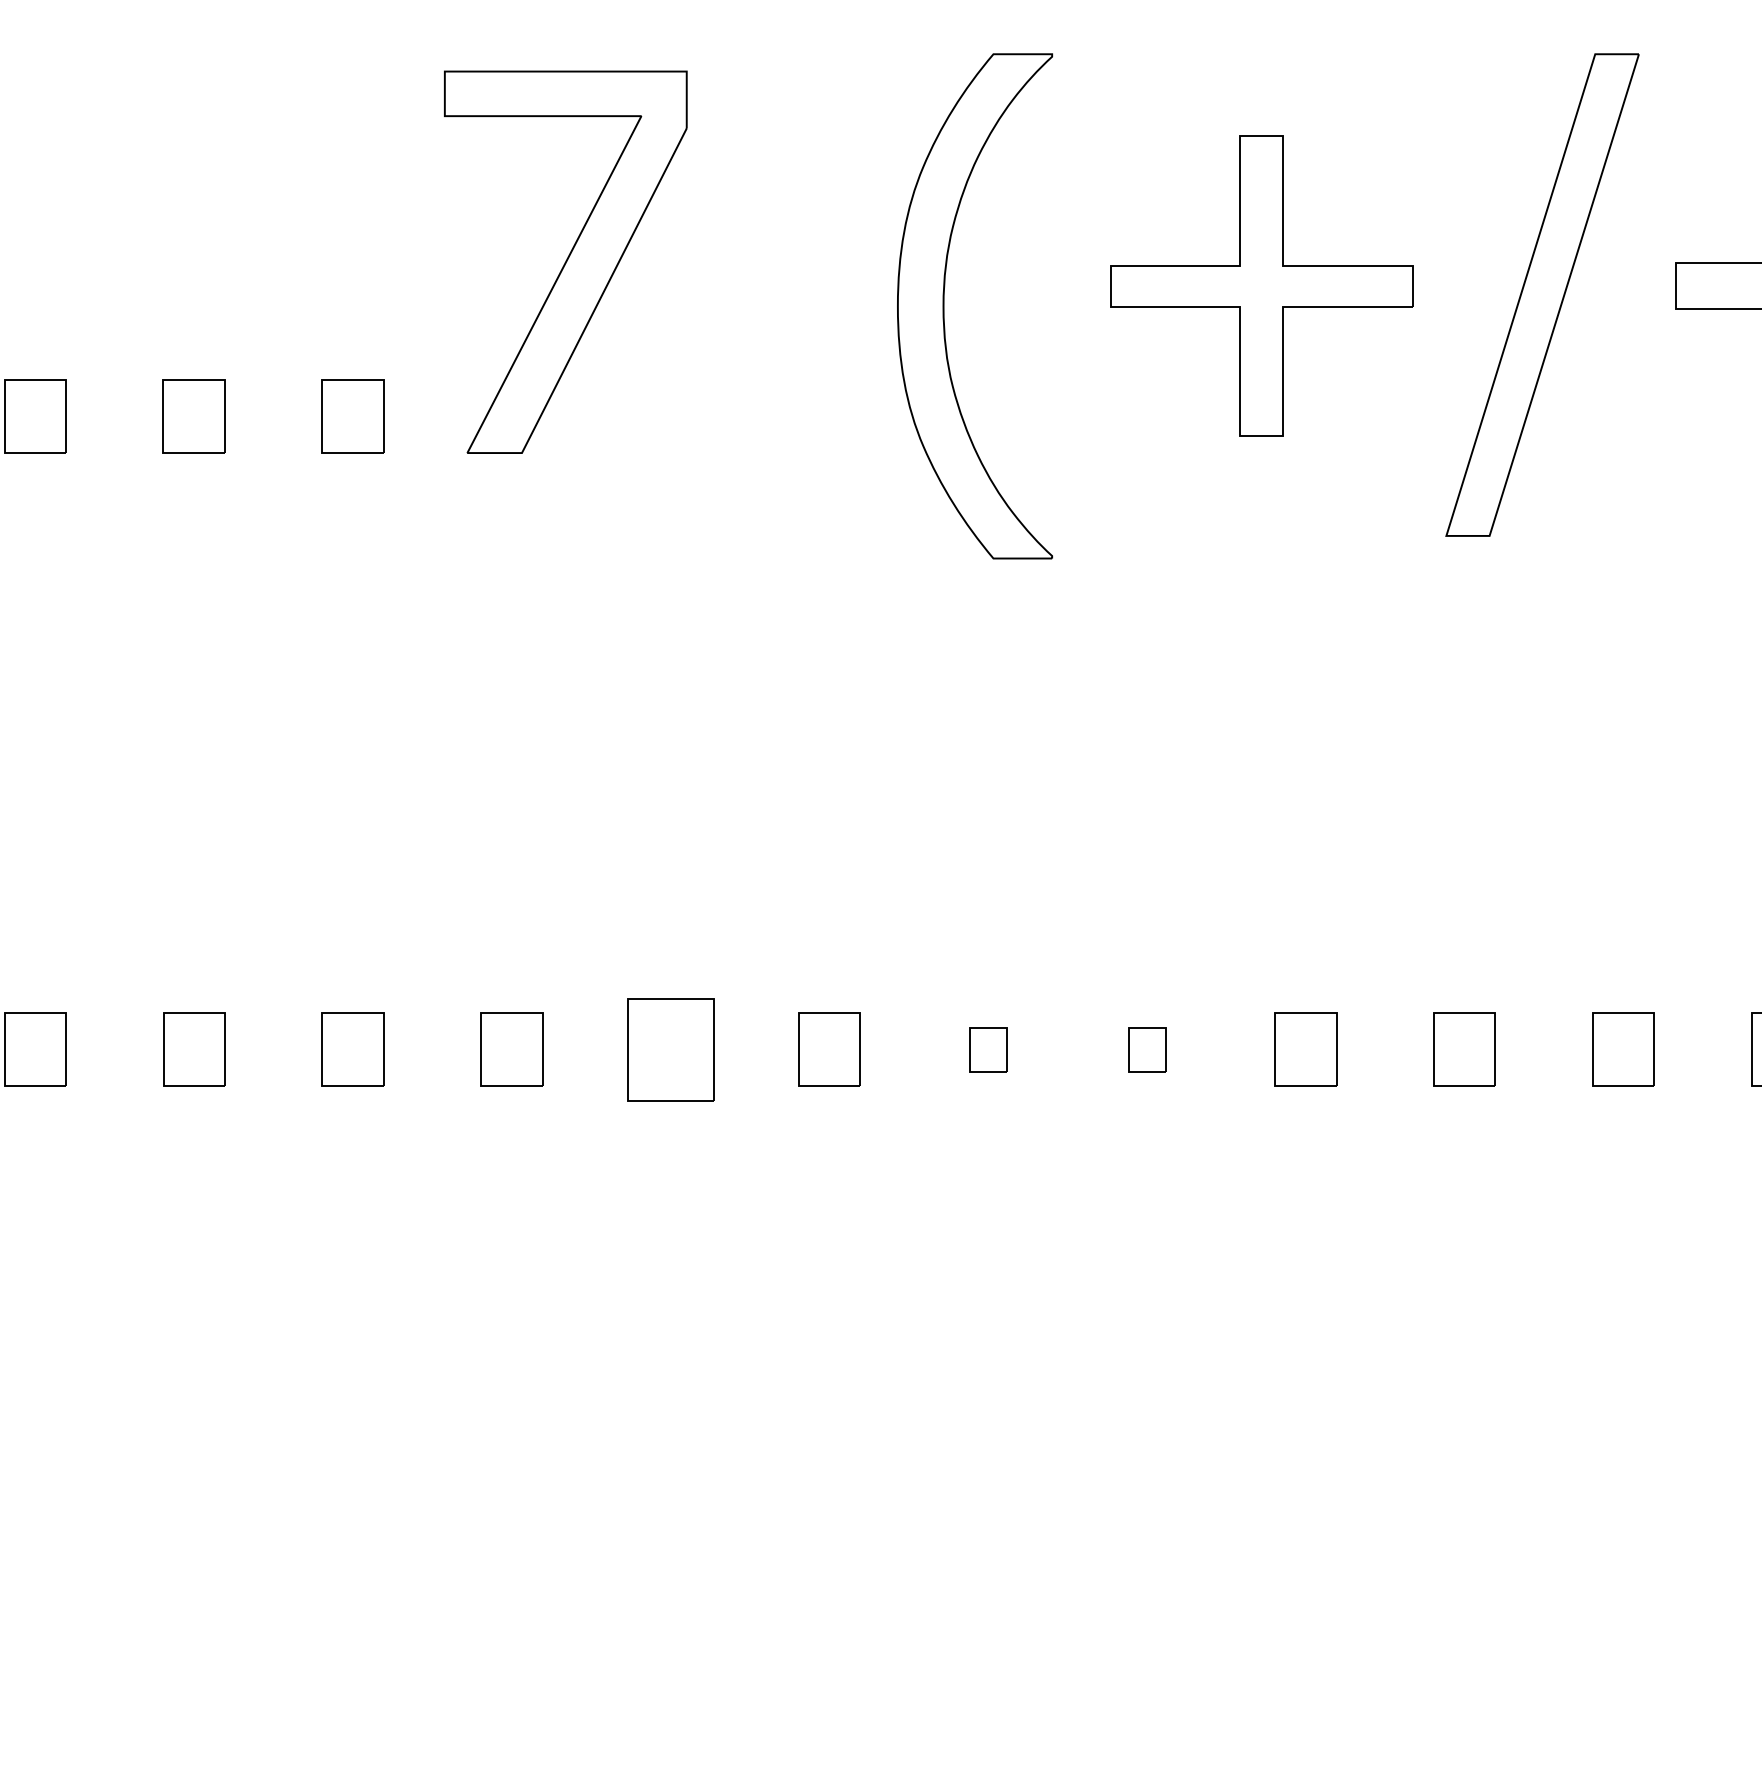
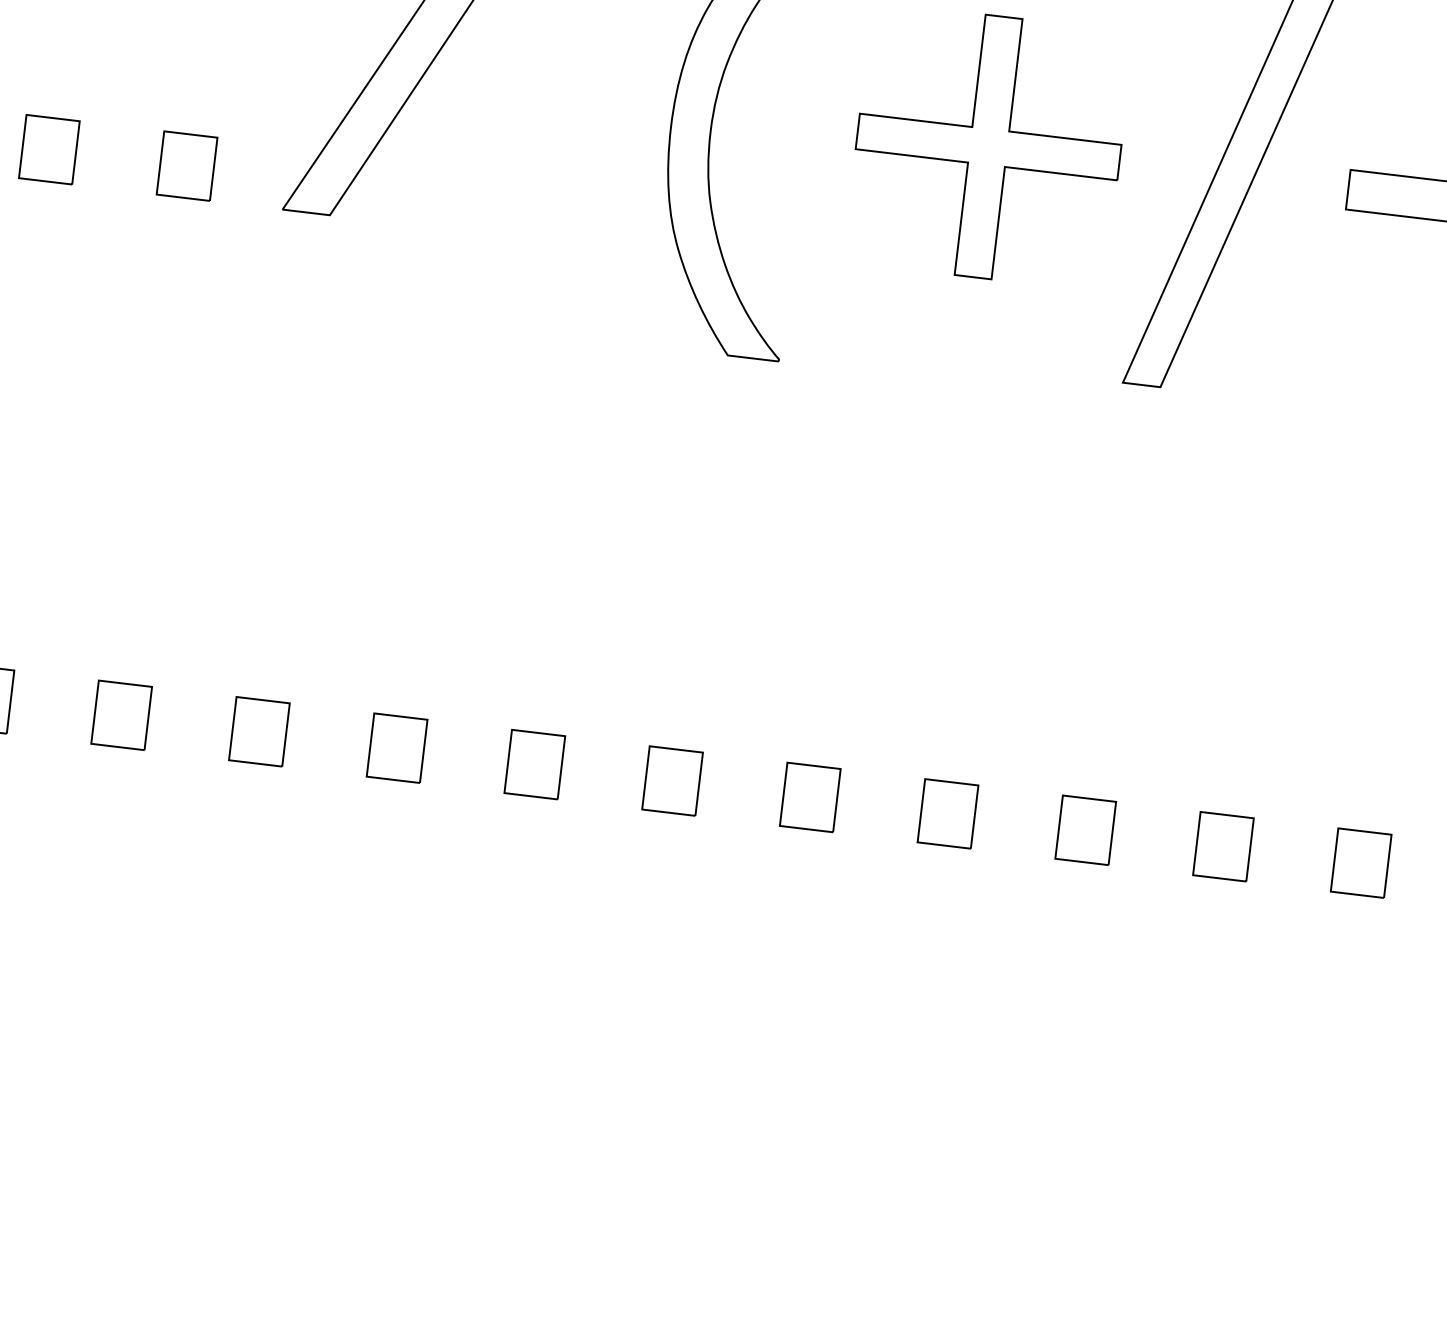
part: (670, 1049) -> (397, 747), size x0.71
part: (988, 1049) -> (672, 780), size x1.67
part: (1146, 1049) -> (809, 797), size x1.67

